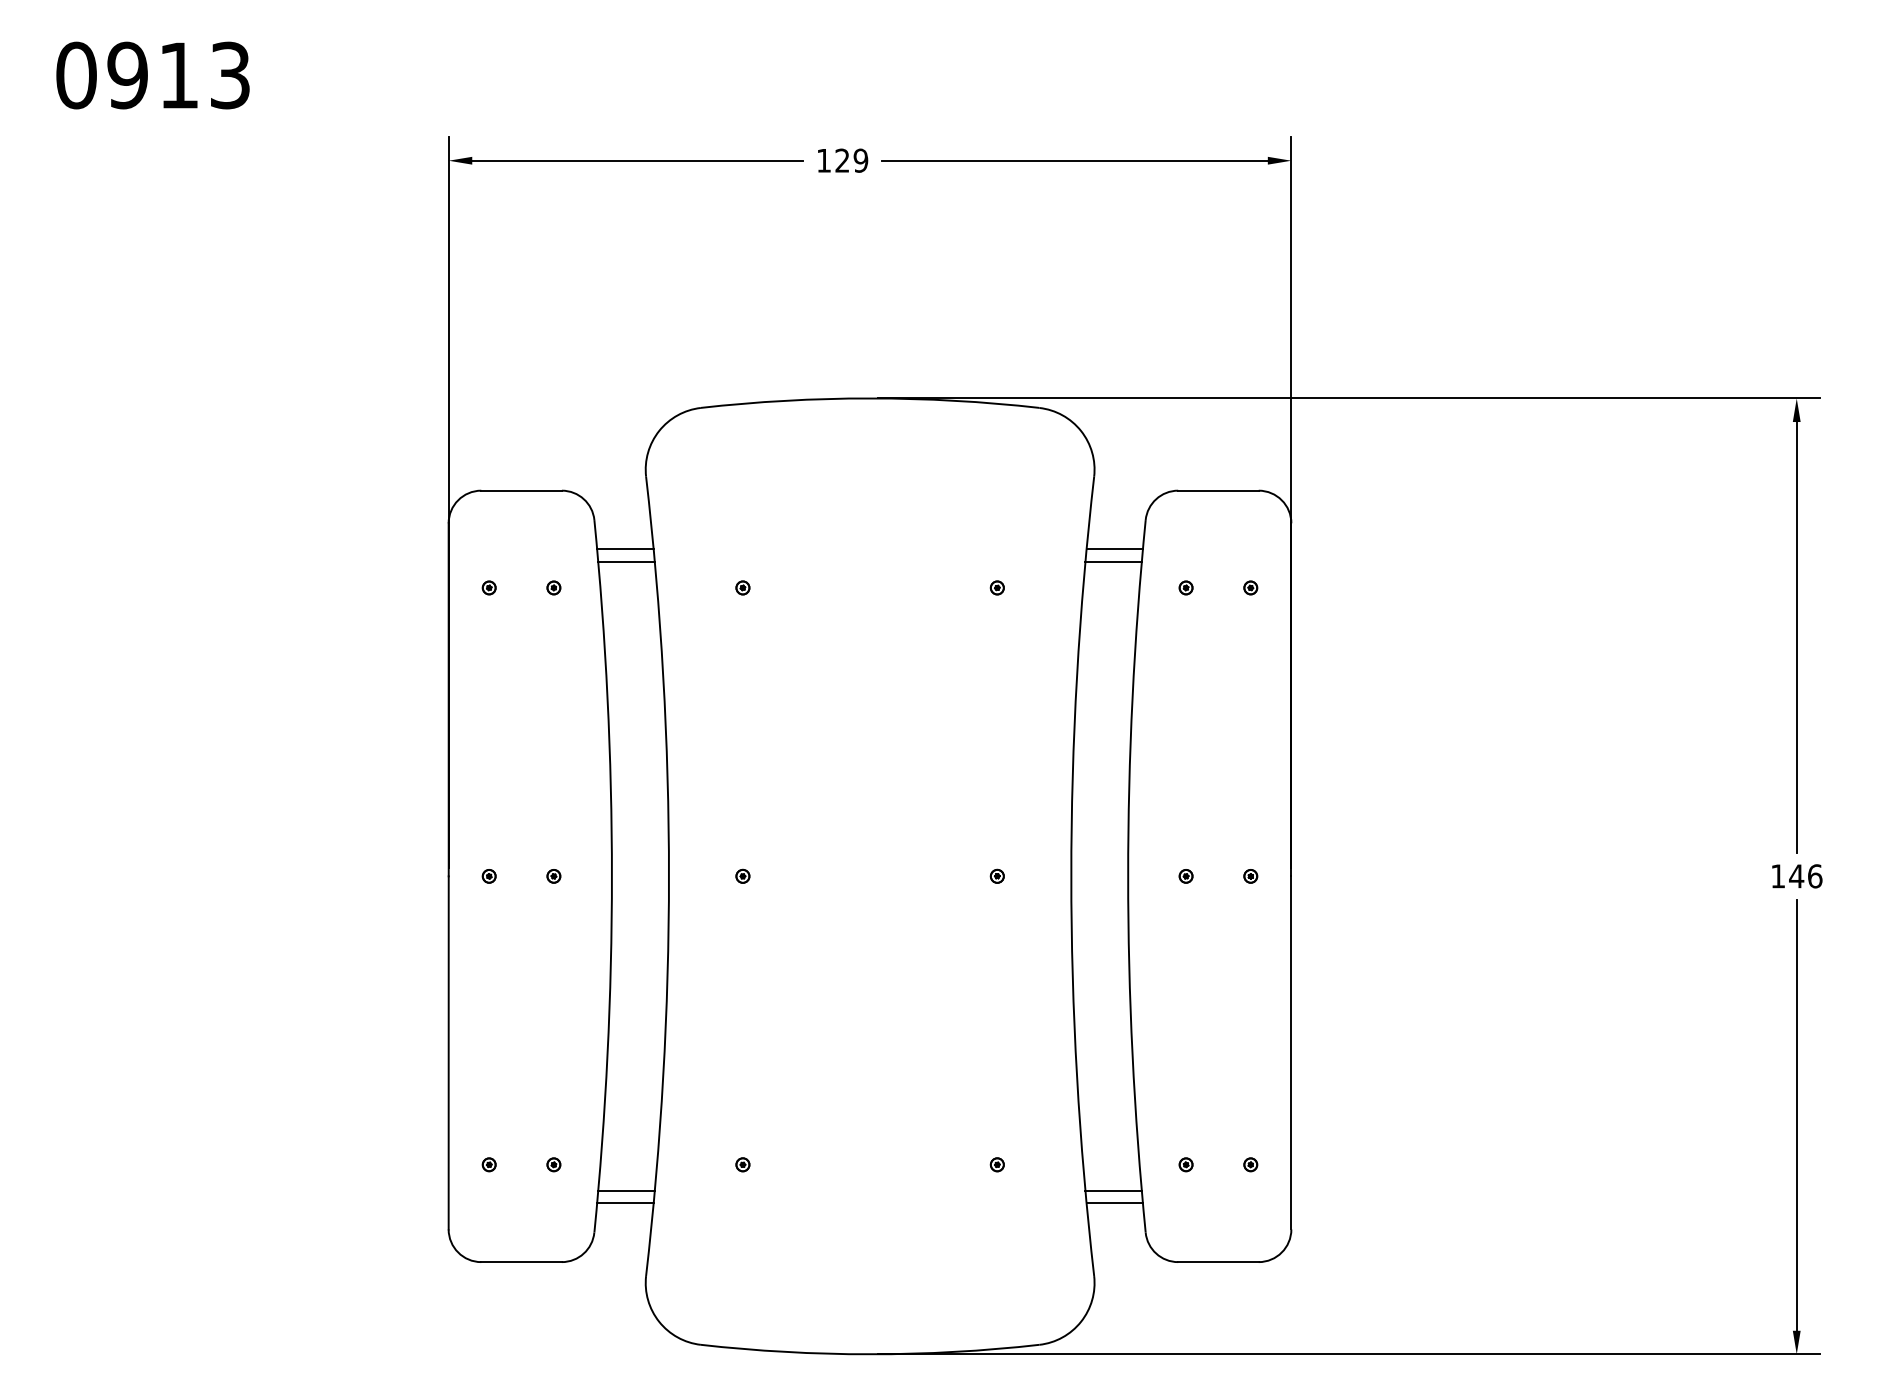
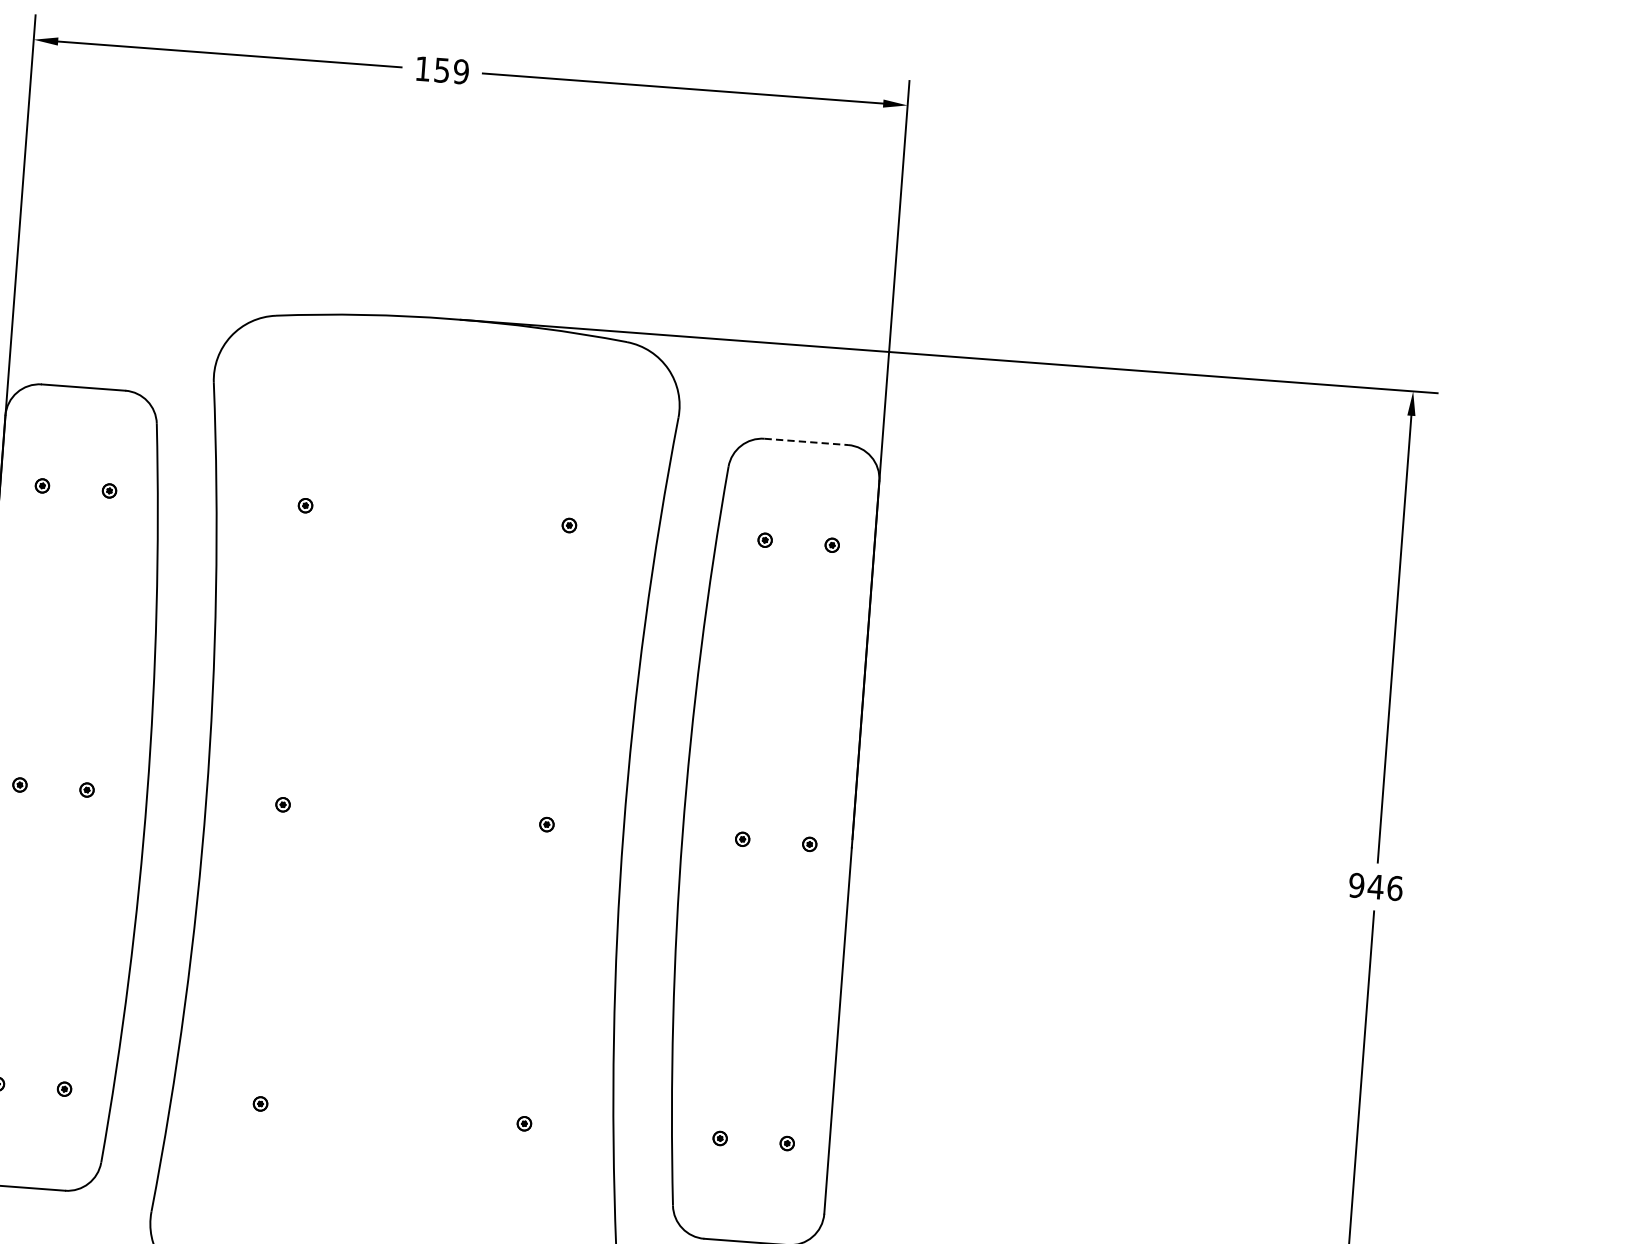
text: (842, 160) -> (442, 70), 129 -> 159
line: (1218, 490) -> (806, 441), solid -> dashed
line: (625, 549) -> (186, 456), removed
line: (1114, 549) -> (693, 494), removed
line: (626, 561) -> (186, 469), removed
line: (1113, 561) -> (691, 507), removed
text: (1778, 876) -> (1357, 885), 146 -> 946
line: (626, 1190) -> (137, 1121), removed
line: (1113, 1190) -> (642, 1159), removed
line: (625, 1203) -> (135, 1134), removed
line: (1114, 1203) -> (642, 1173), removed

